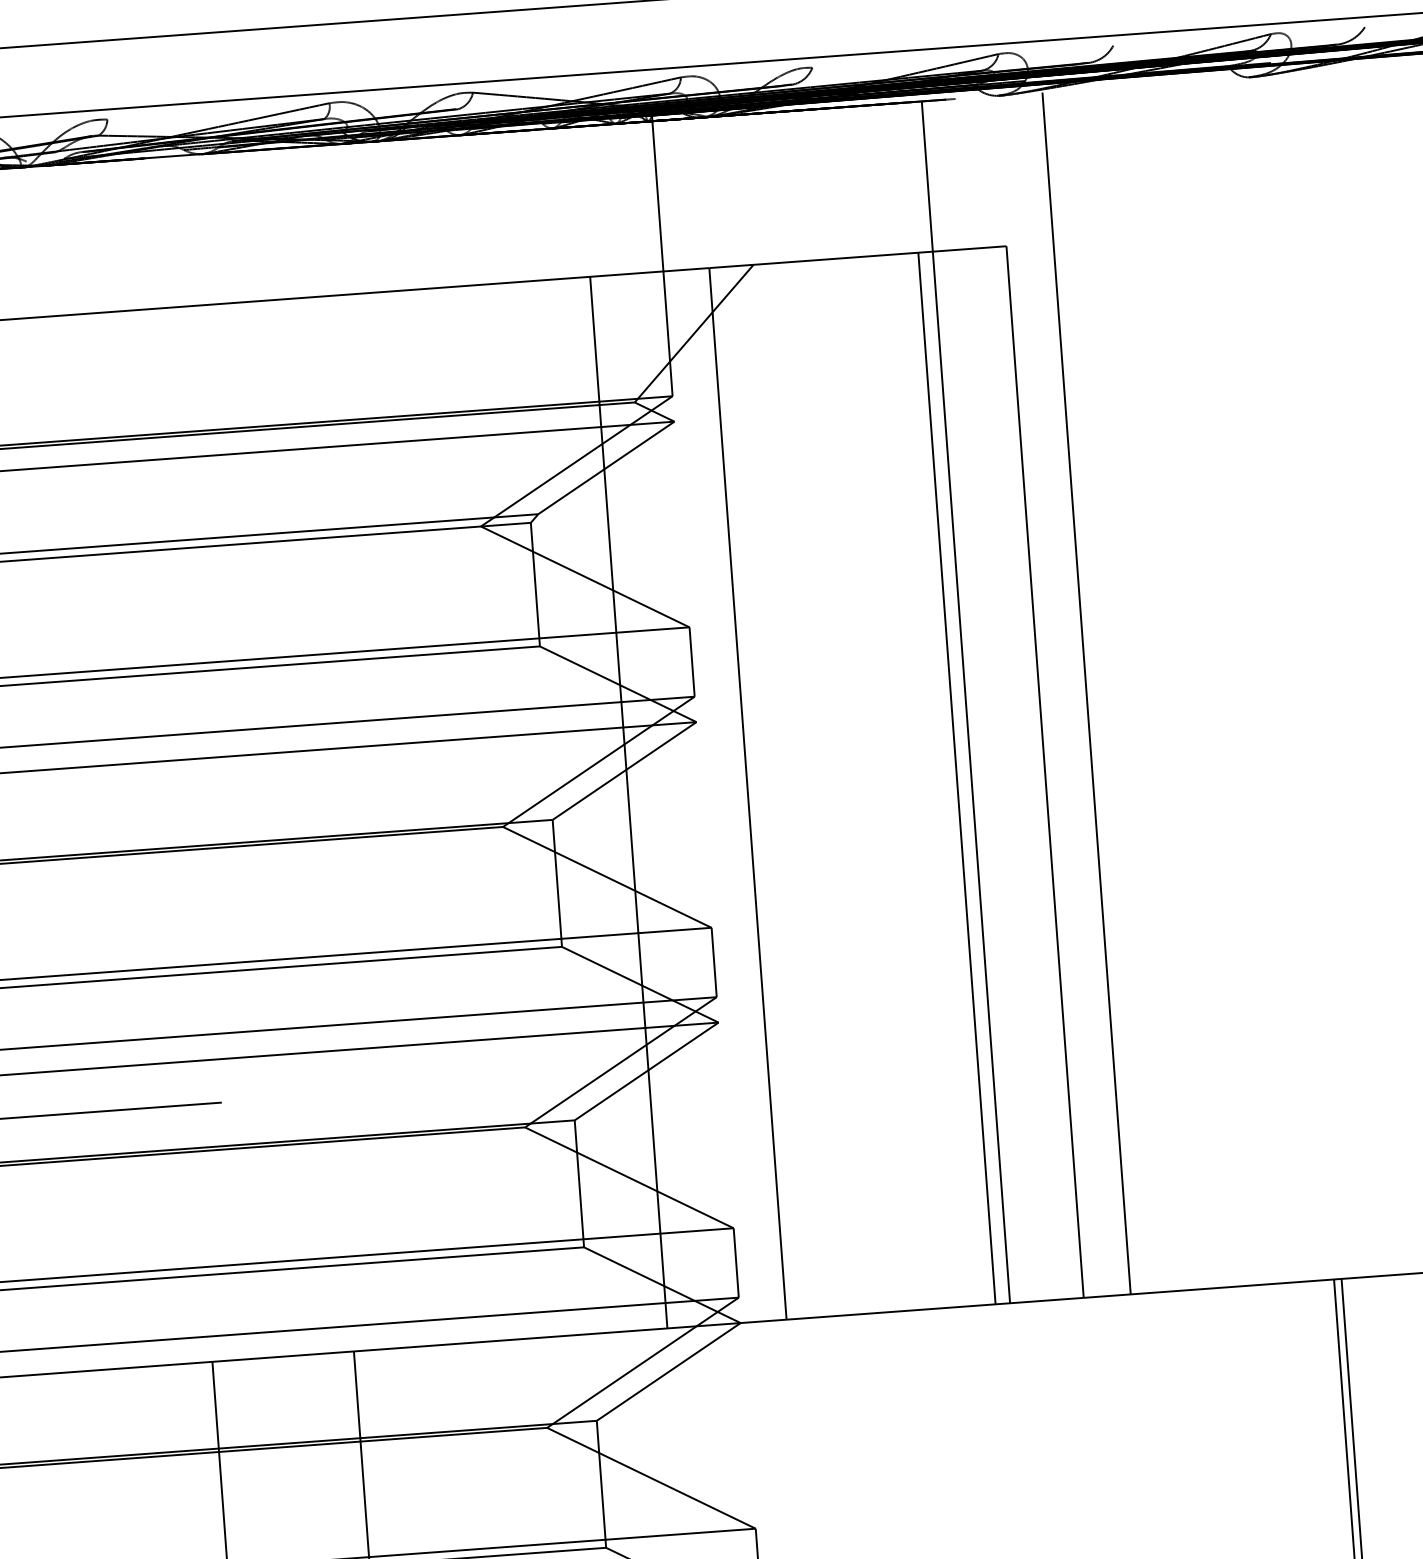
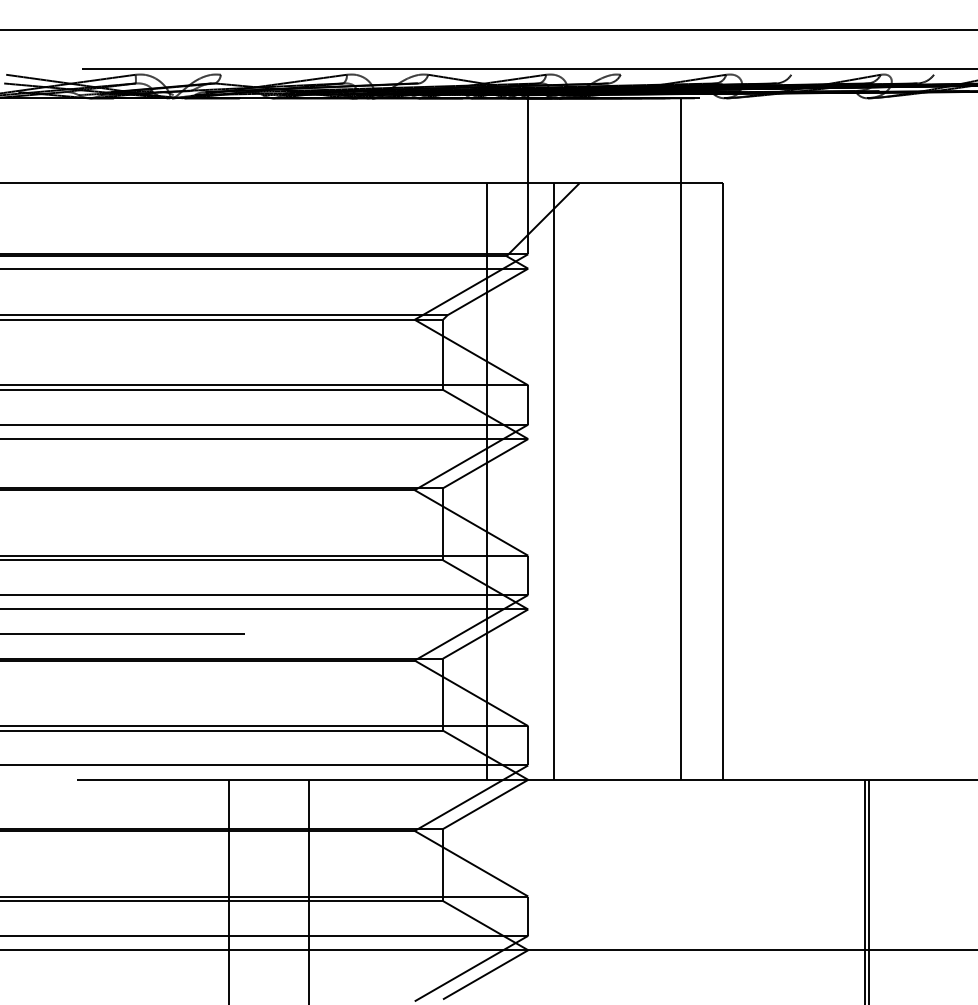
line: (1086, 692) -> (749, 438), removed
line: (956, 778) -> (672, 481), removed

